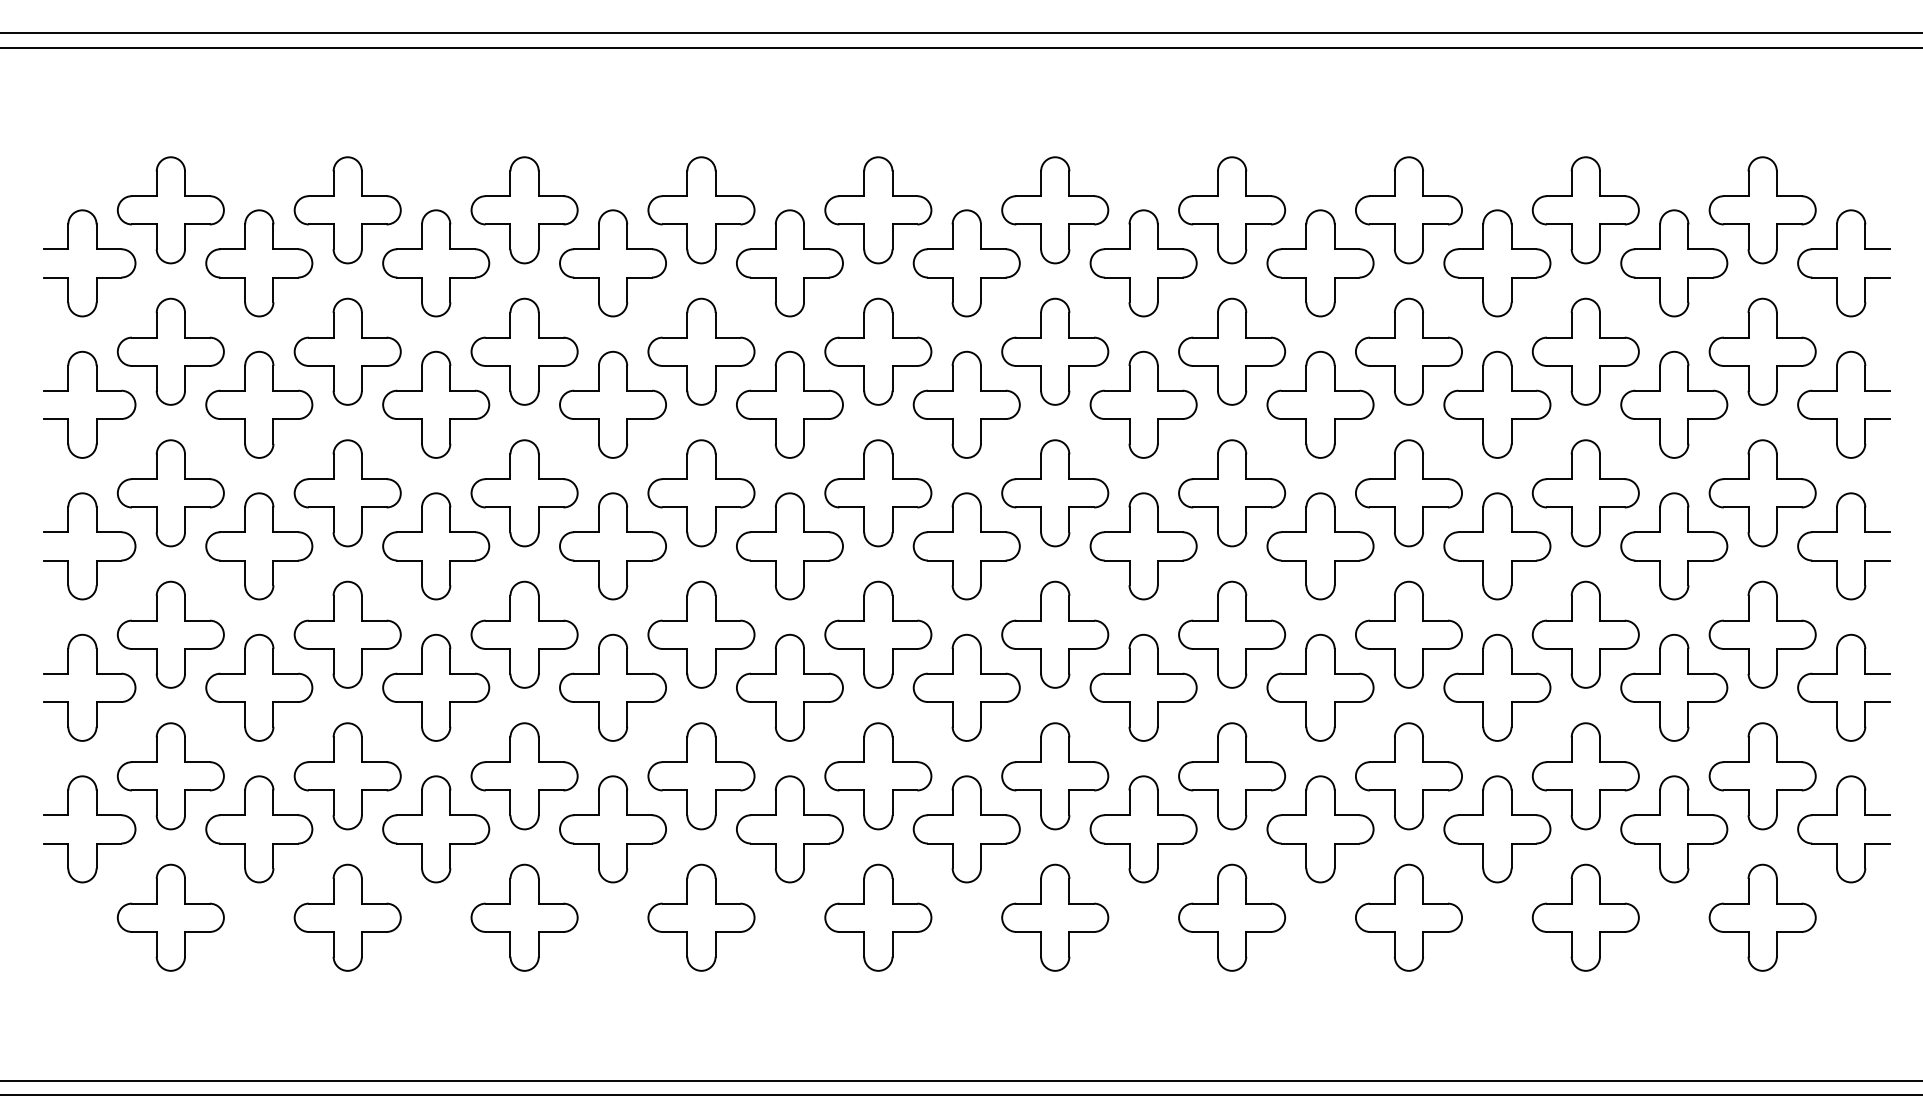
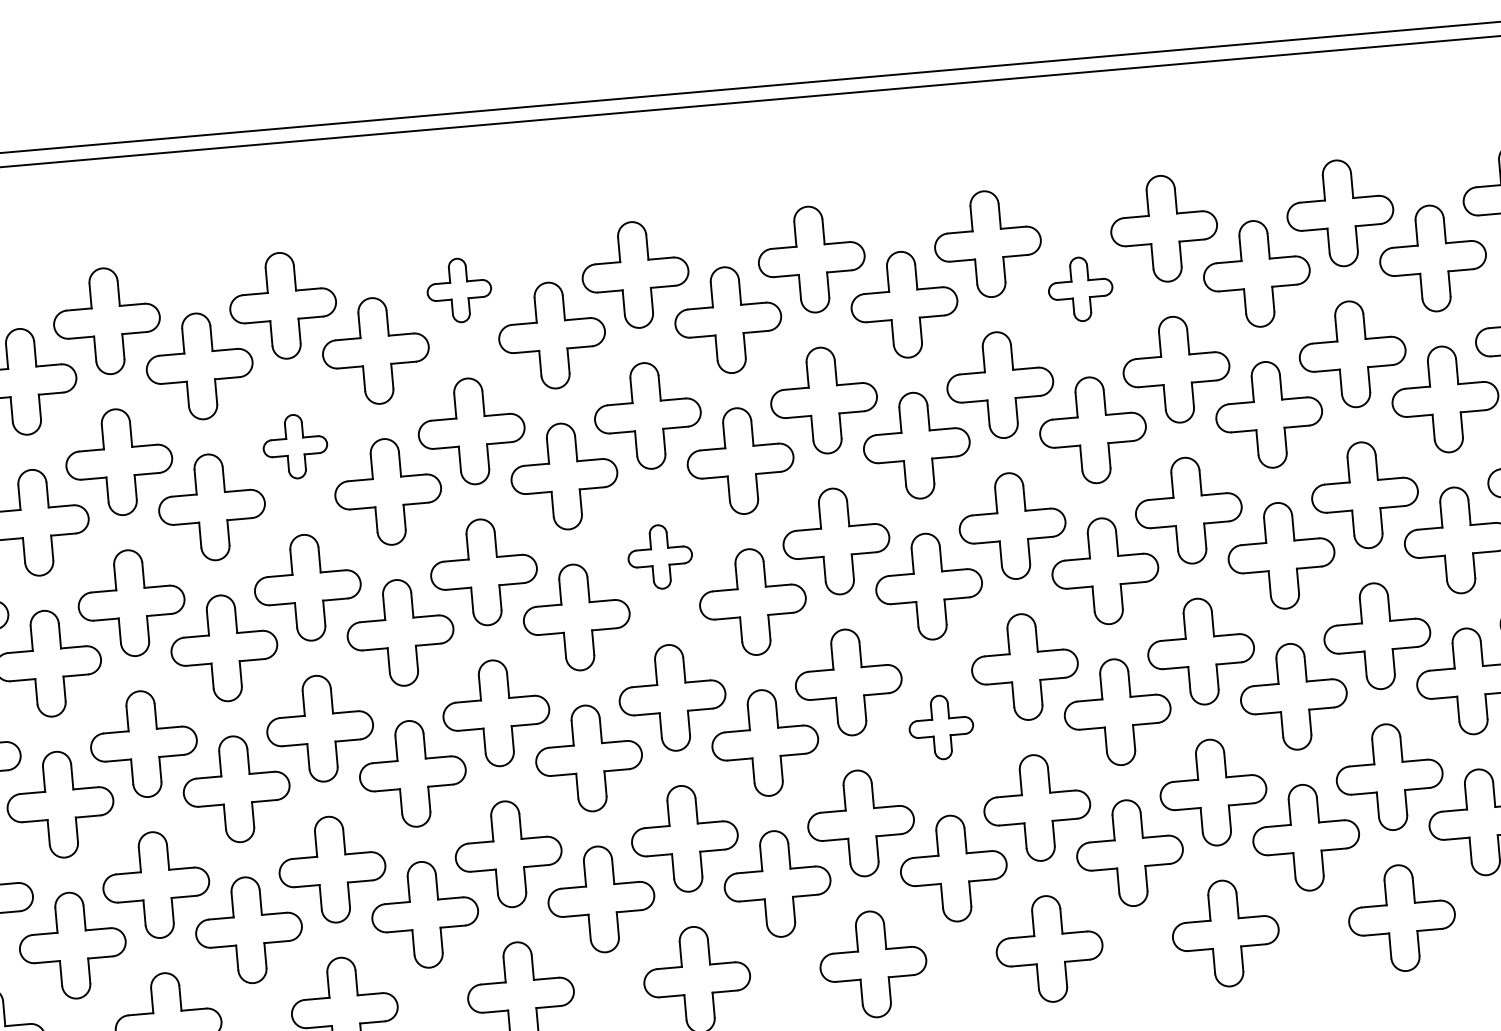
part: (701, 210) -> (459, 290), size x0.6
part: (1320, 263) -> (1080, 289), size x0.6
part: (524, 351) -> (295, 446), size x0.6
part: (878, 493) -> (660, 557), size x0.6
part: (1143, 687) -> (941, 727), size x0.6

